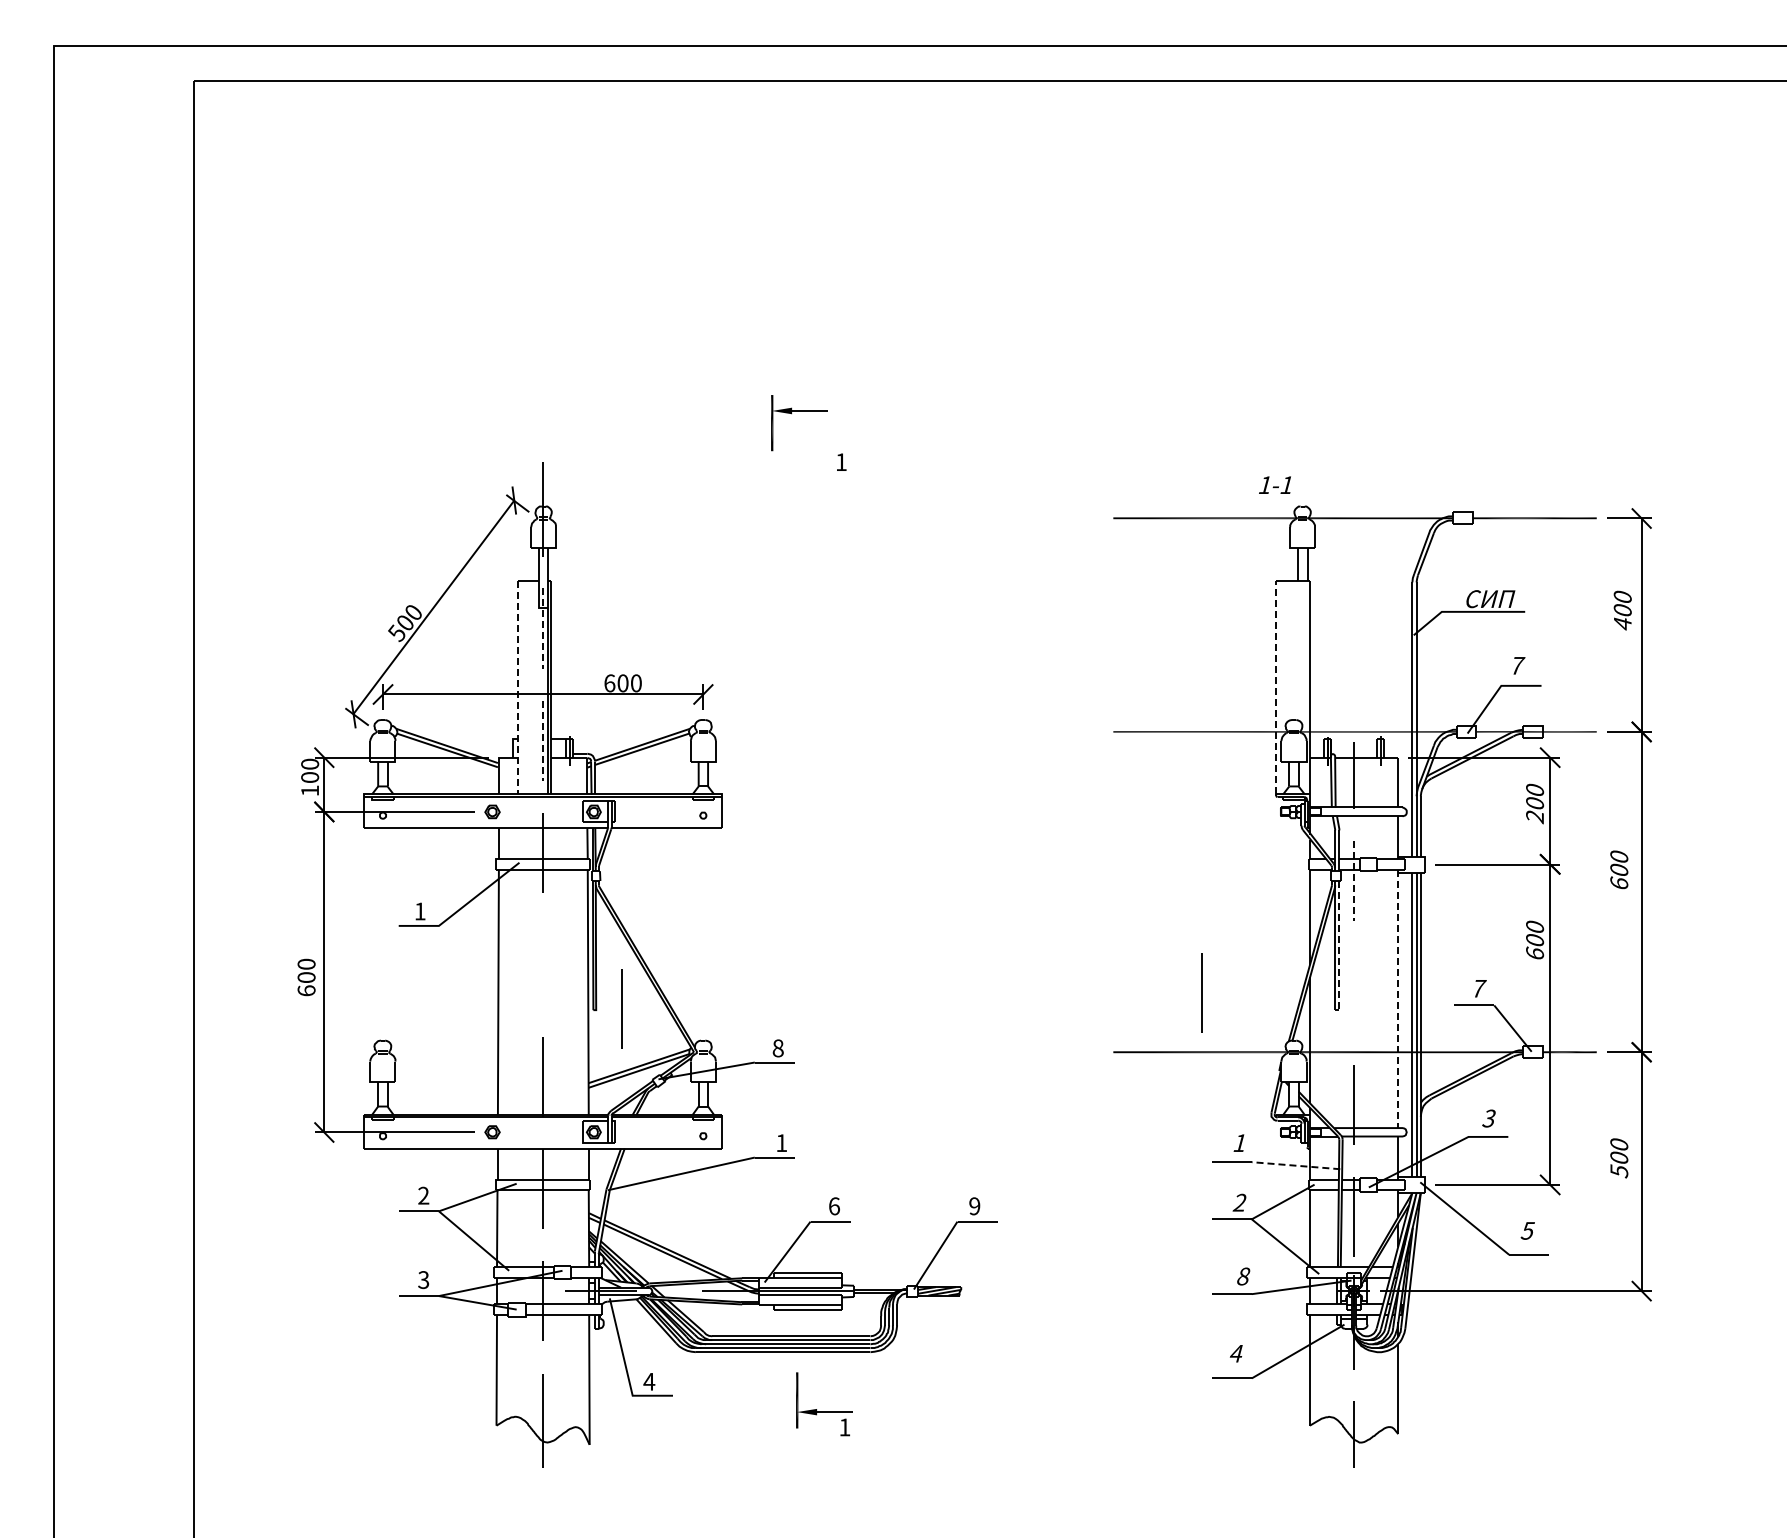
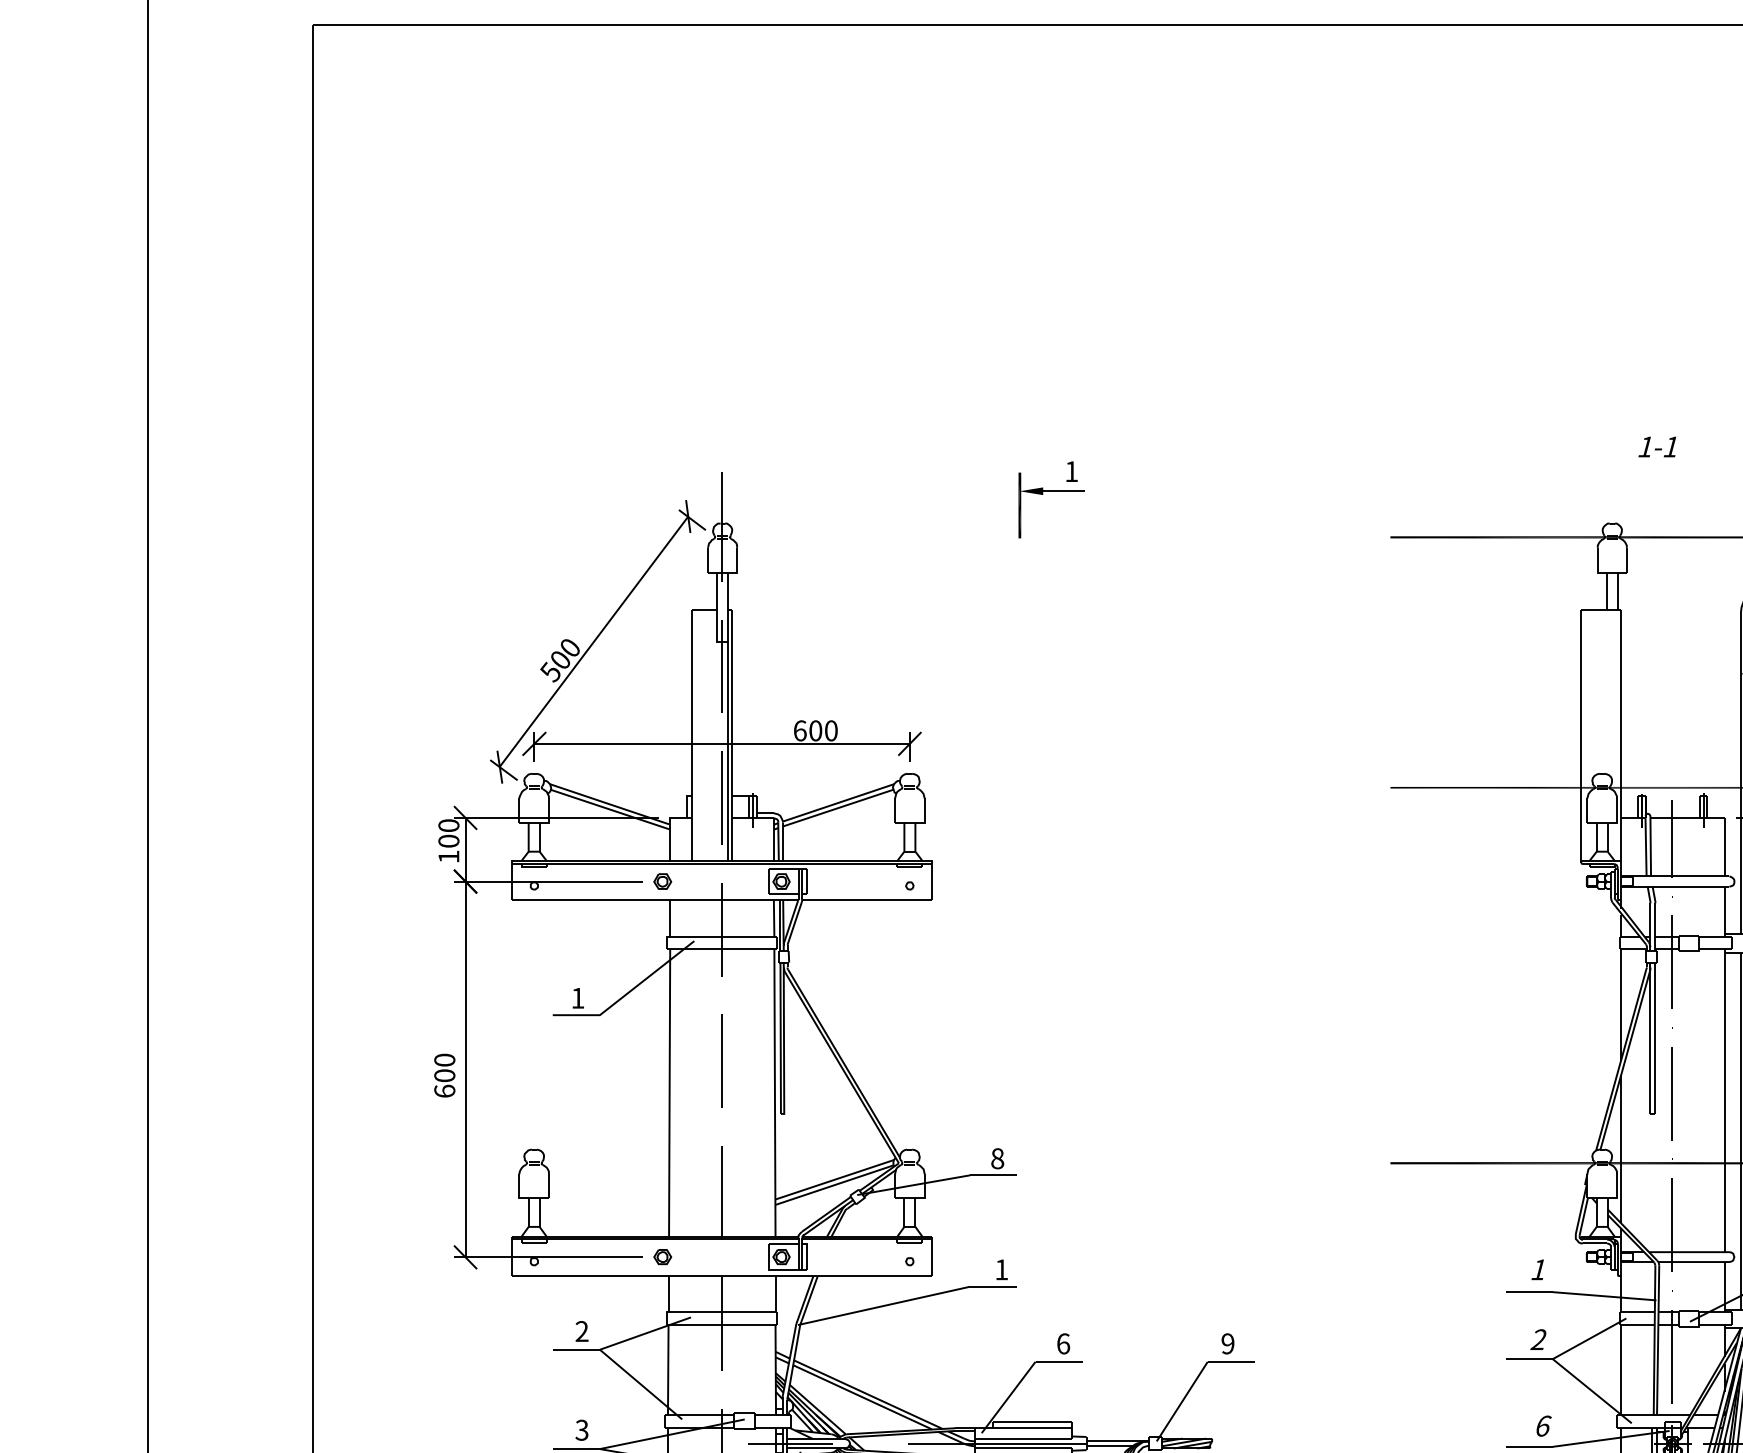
part: (799, 411) -> (1051, 491), moved
text: (1274, 484) -> (1656, 446), moved
line: (543, 628) -> (722, 666), dashed -> solid
line: (517, 687) -> (692, 735), dashed -> solid
line: (1276, 687) -> (1581, 735), dashed -> solid
line: (543, 741) -> (722, 799), dashed -> solid
line: (1353, 881) -> (1671, 963), dashed -> solid
line: (1339, 945) -> (1655, 1038), dashed -> solid
line: (1201, 992) -> (1671, 1093), moved
line: (1398, 999) -> (1724, 1101), dashed -> solid
line: (621, 1008) -> (721, 1060), moved
line: (1295, 1165) -> (1603, 1296), dashed -> solid
text: (1243, 1276) -> (1543, 1426), 8 -> 6

